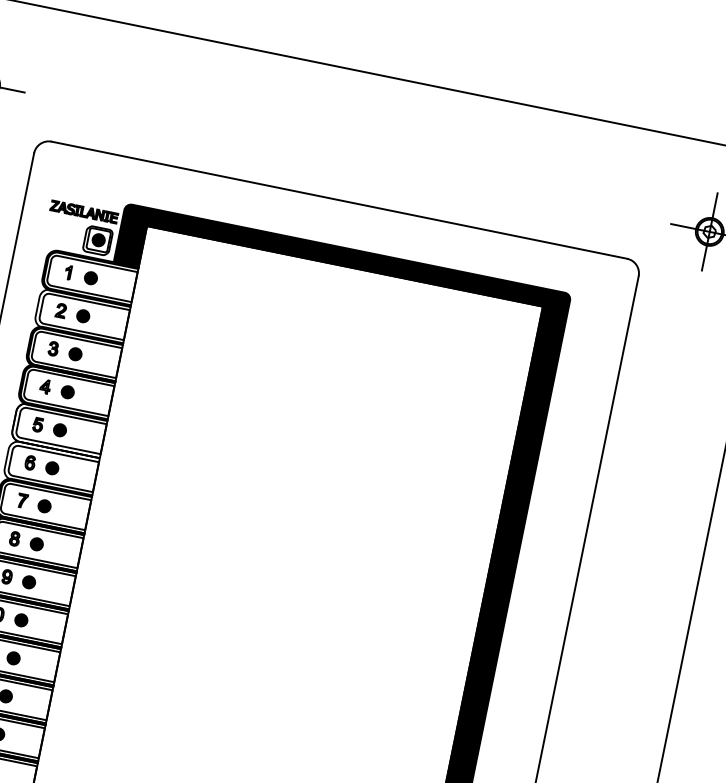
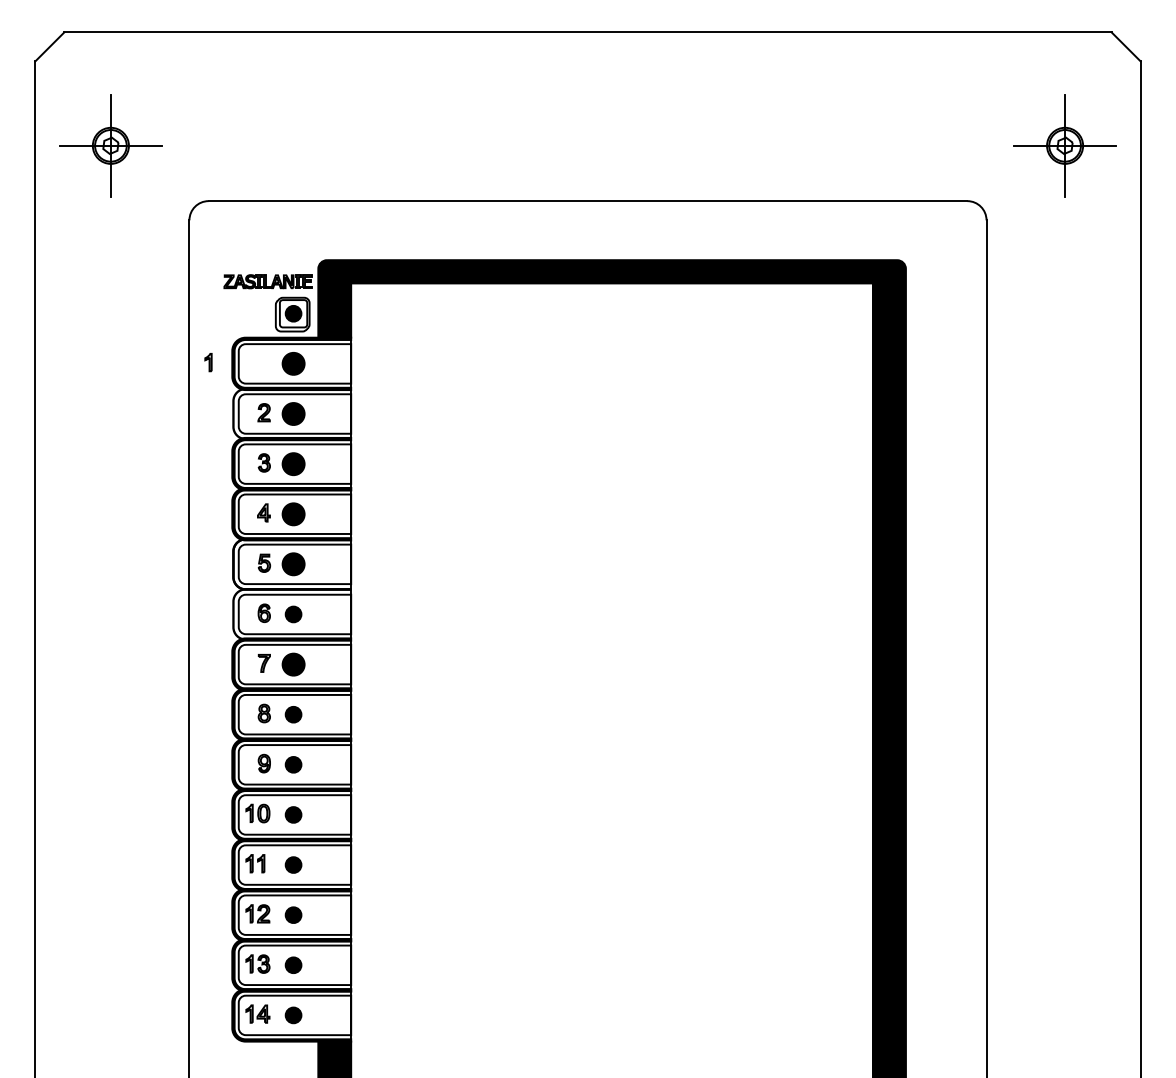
part: (68, 272) -> (208, 362), moved
part: (90, 277) -> (293, 363), size x1.4
part: (83, 315) -> (293, 413), size x1.4
part: (75, 353) -> (293, 463), size x1.4
part: (67, 391) -> (293, 513), size x1.4
part: (59, 430) -> (293, 564), size x1.4
part: (44, 506) -> (293, 664), size x1.4

